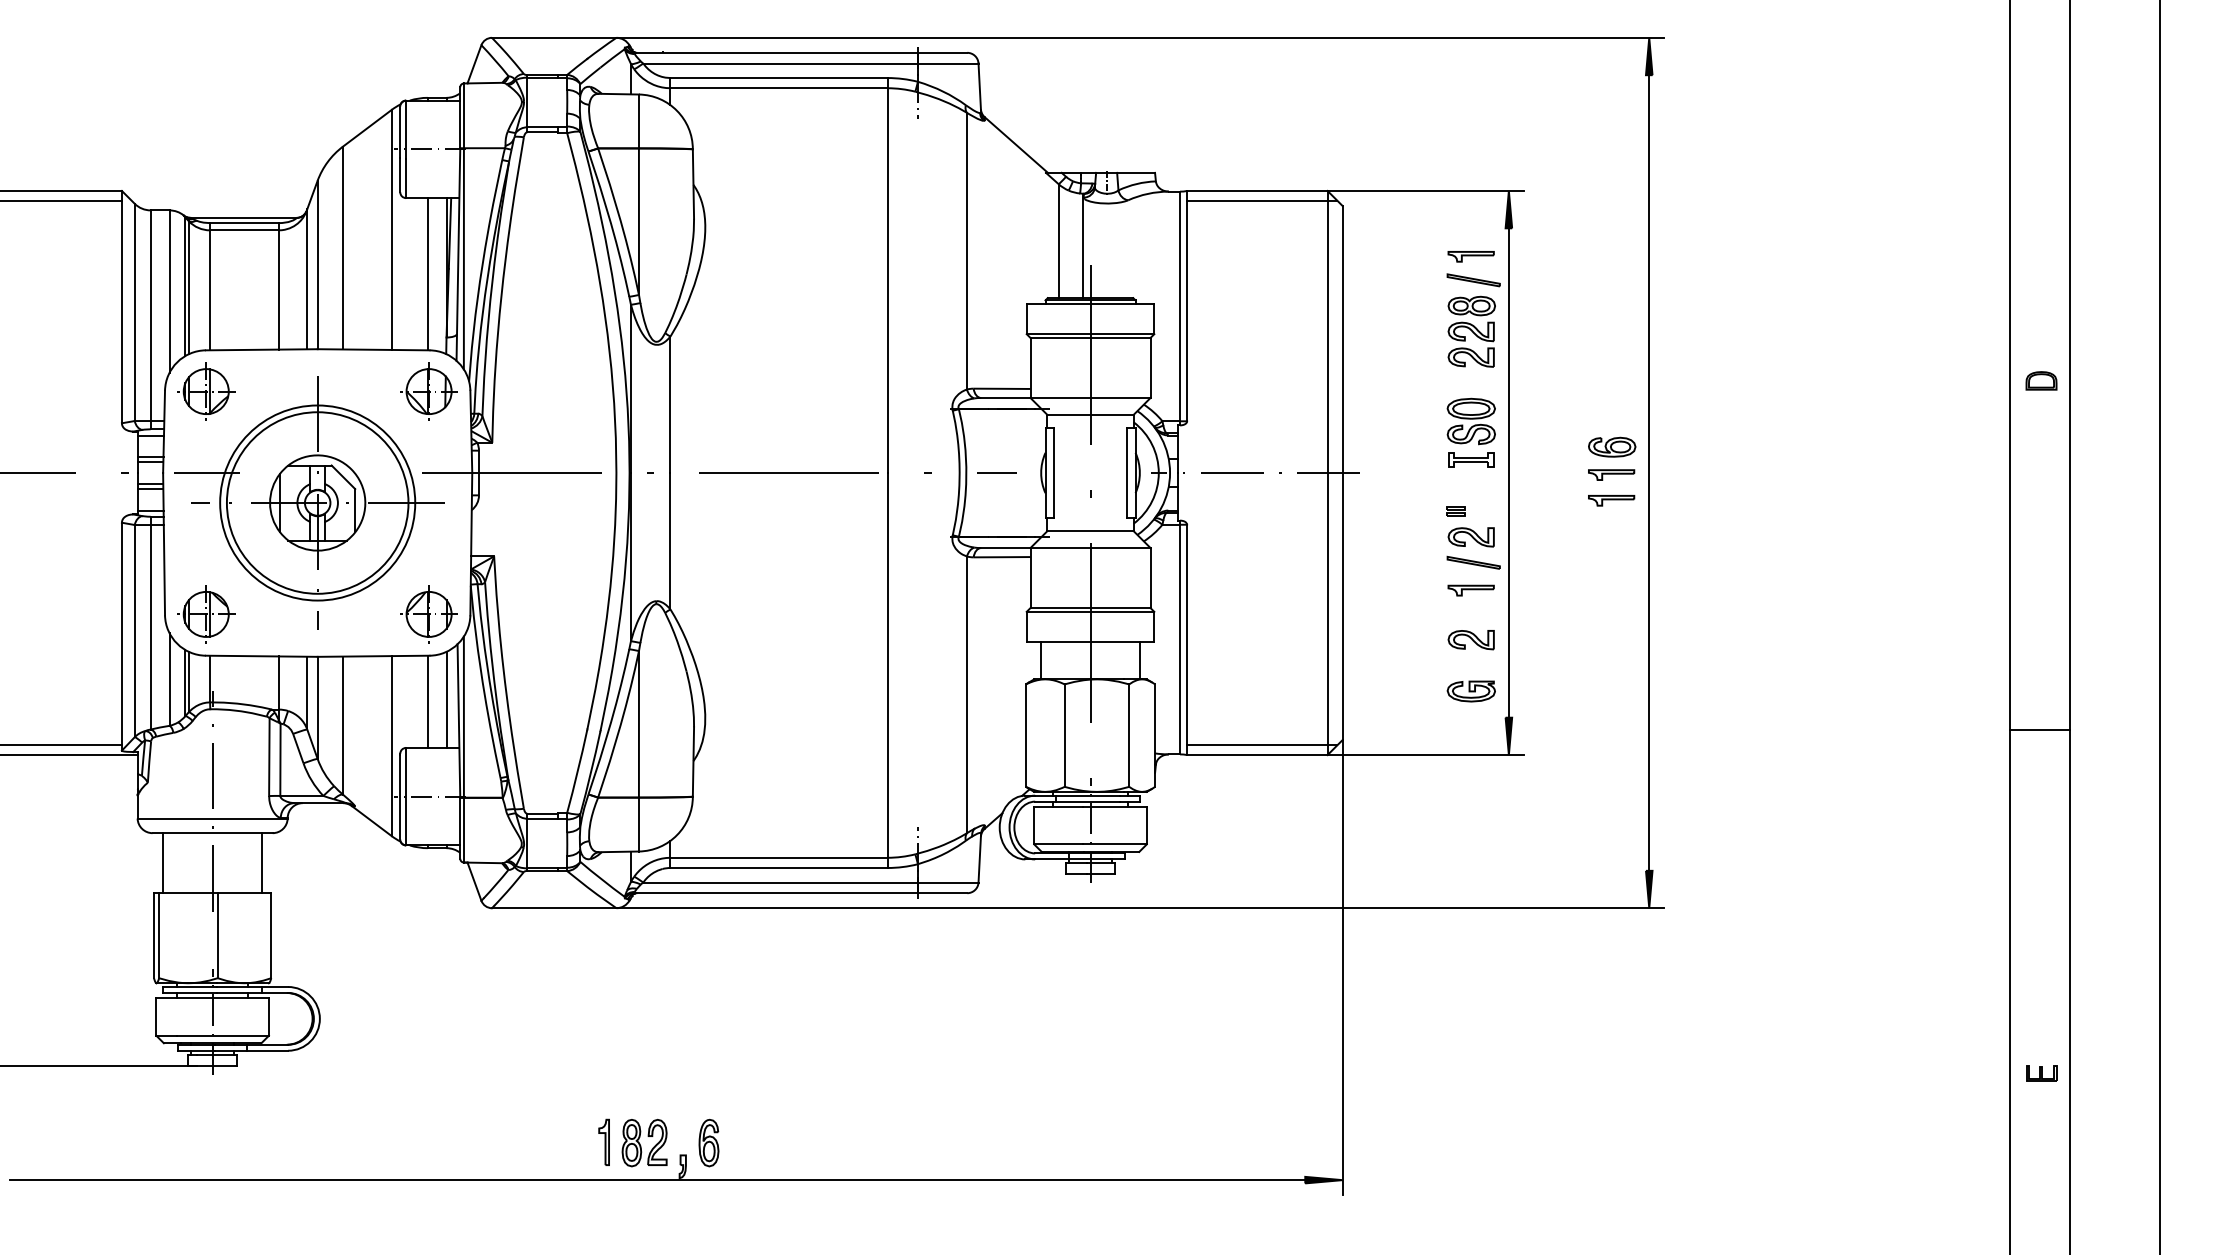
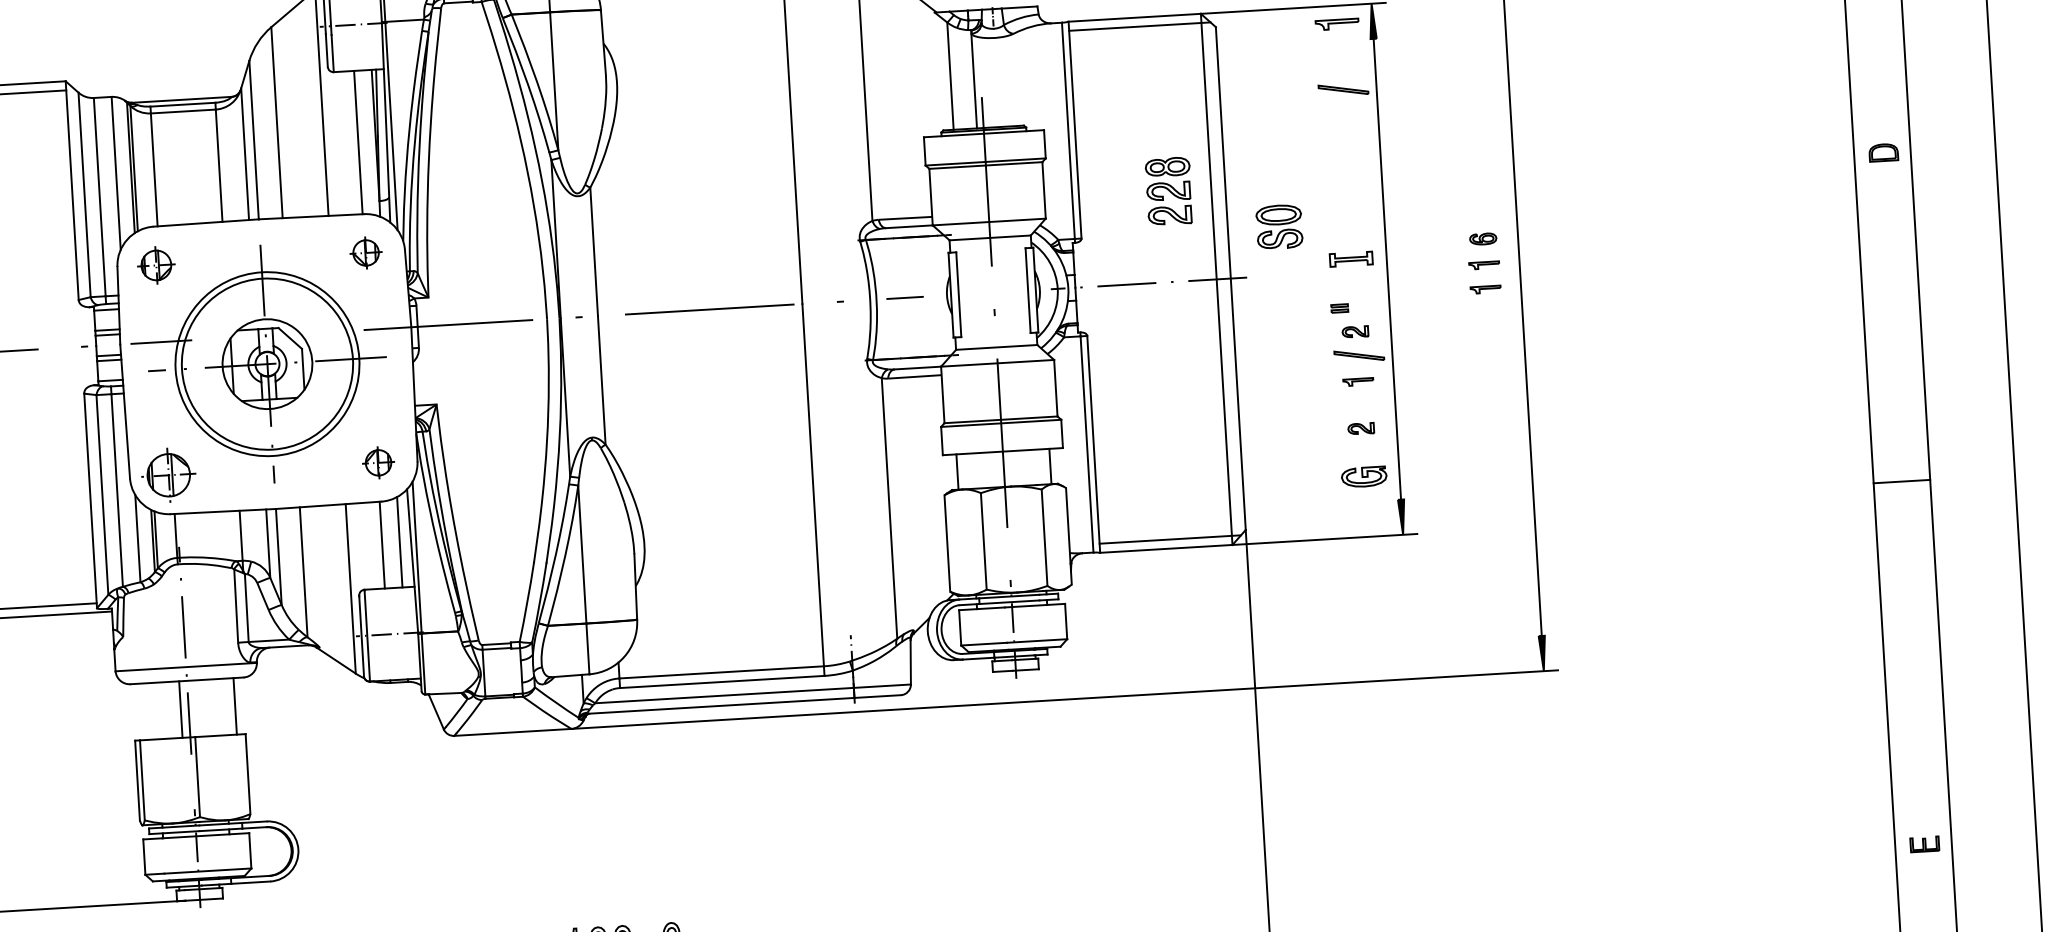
part: (1470, 256) -> (1336, 24), moved
part: (1471, 331) -> (1168, 191), moved
part: (206, 391) -> (156, 265), size x0.7
part: (428, 391) -> (365, 252), size x0.6
part: (1470, 421) -> (1278, 227), moved
part: (1612, 446) -> (1483, 238), size x0.6
part: (1611, 474) -> (1484, 264), size x0.7
part: (1611, 500) -> (1485, 289), size x0.7
part: (1470, 537) -> (1354, 332), size x0.6
part: (1470, 590) -> (1357, 382), size x0.7
part: (428, 614) -> (378, 462), size x0.6
part: (1470, 640) -> (1360, 429), size x0.6
line: (163, 863) -> (181, 709), moved
part: (2041, 1073) -> (1924, 844), moved

